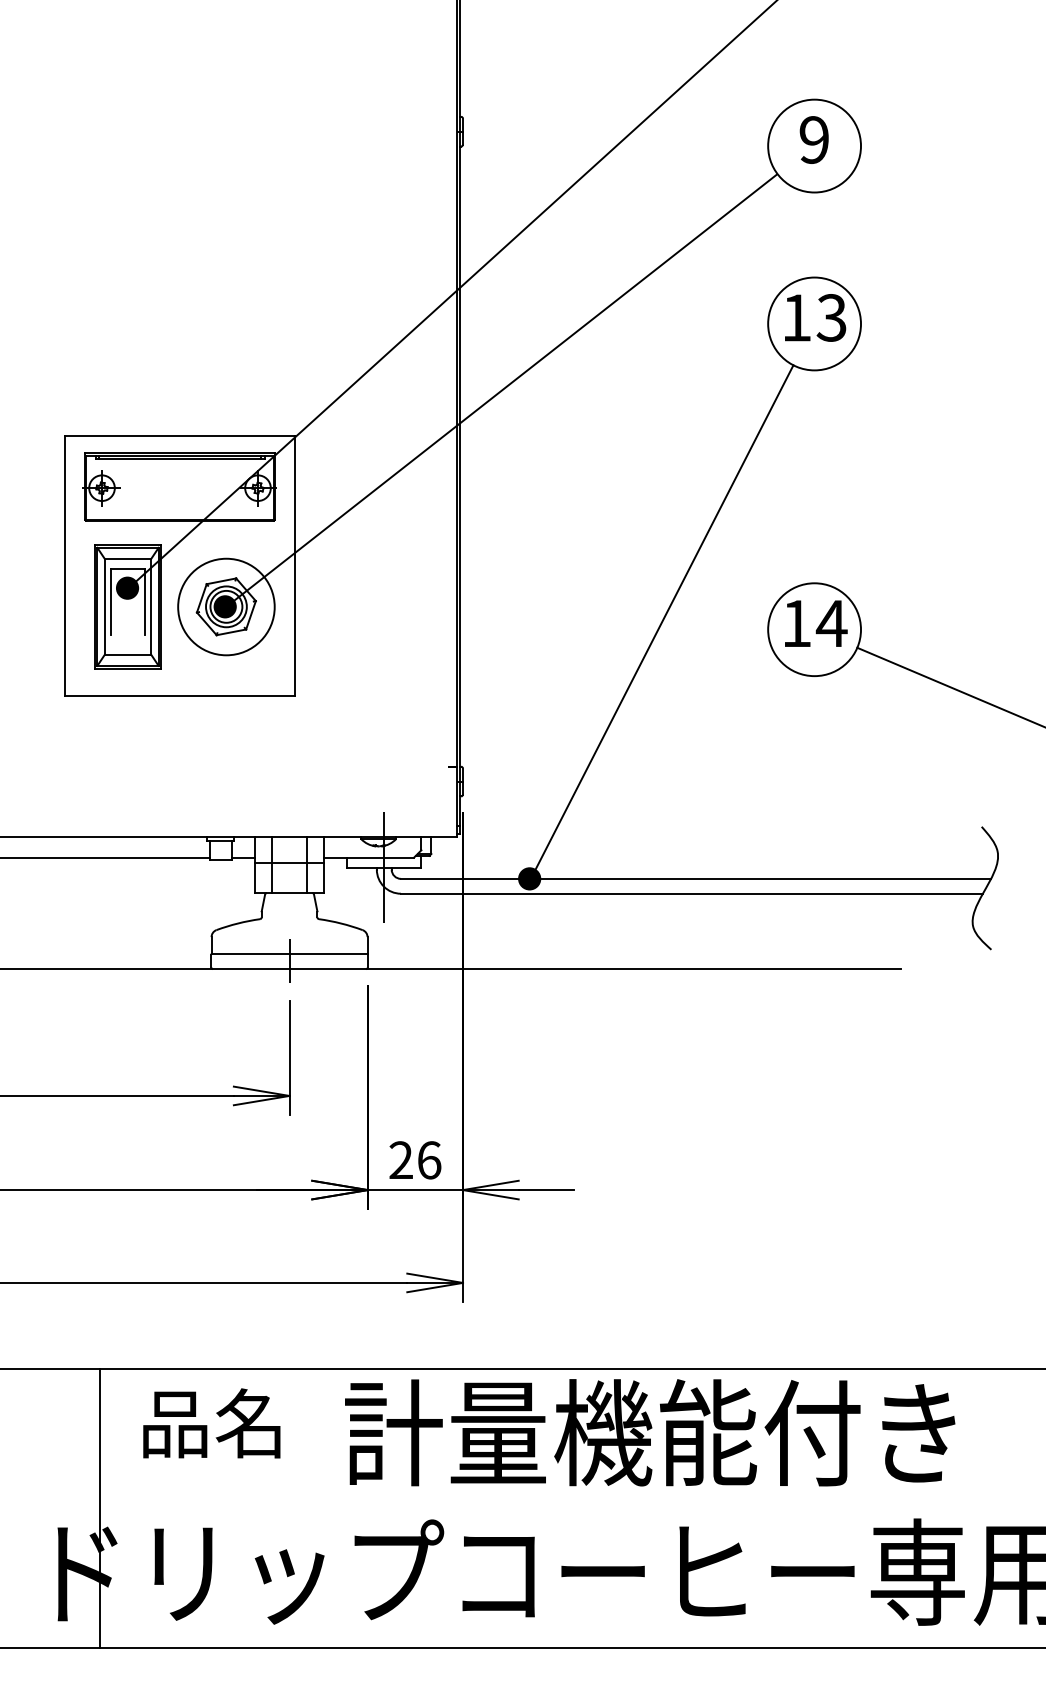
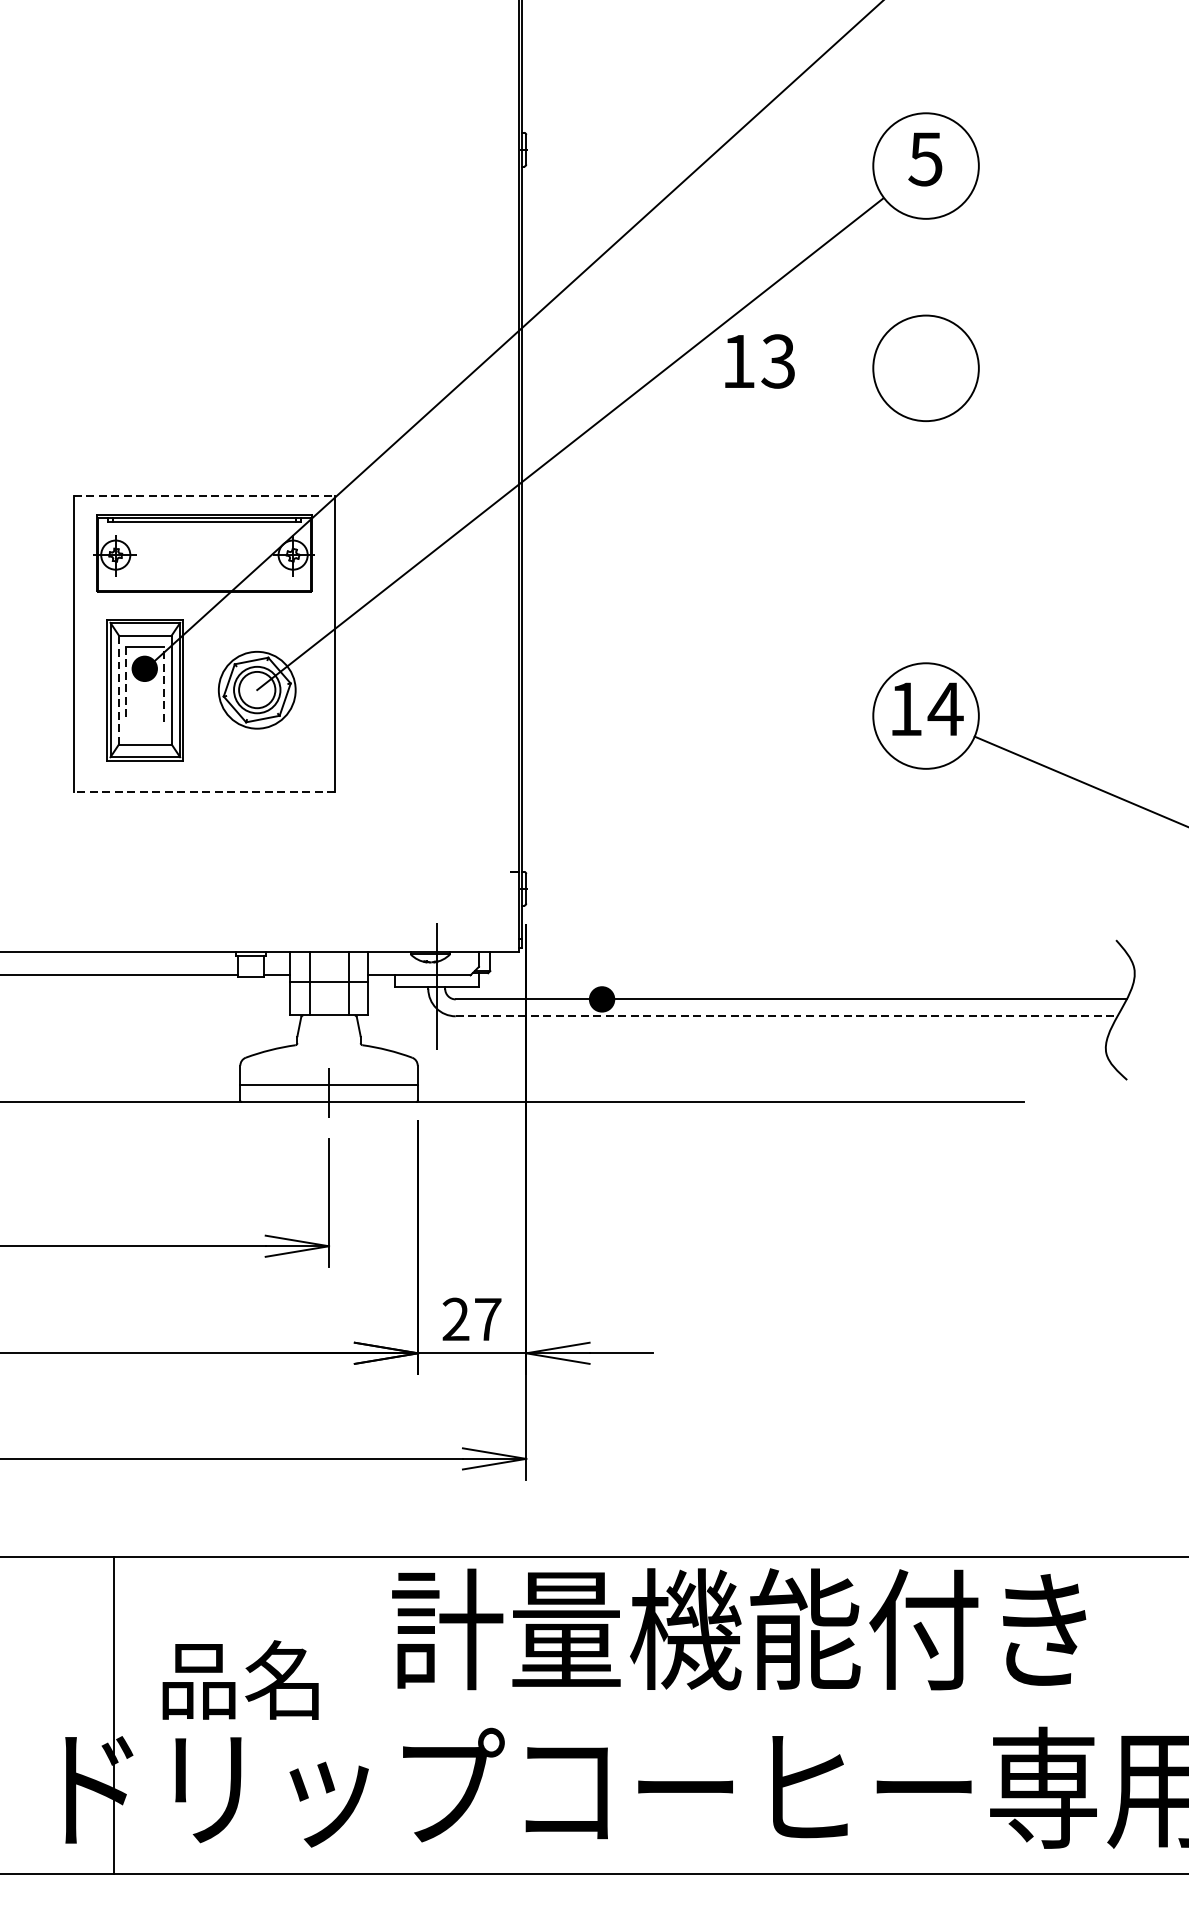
text: (813, 139) -> (924, 158), 9 -> 5
text: (815, 317) -> (759, 361), moved
line: (180, 436) -> (205, 496), solid -> dashed
line: (111, 601) -> (126, 683), solid -> dashed
line: (144, 601) -> (164, 683), solid -> dashed
line: (104, 606) -> (118, 689), solid -> dashed
fill: (224, 606) -> (255, 689), removed
circle: (226, 606) -> (257, 689), size x0.7
line: (661, 621) -> (752, 706), removed
line: (179, 696) -> (203, 792), solid -> dashed
line: (691, 893) -> (786, 1016), solid -> dashed
text: (429, 1160) -> (488, 1319), 26 -> 27
text: (211, 1423) -> (240, 1680), moved

